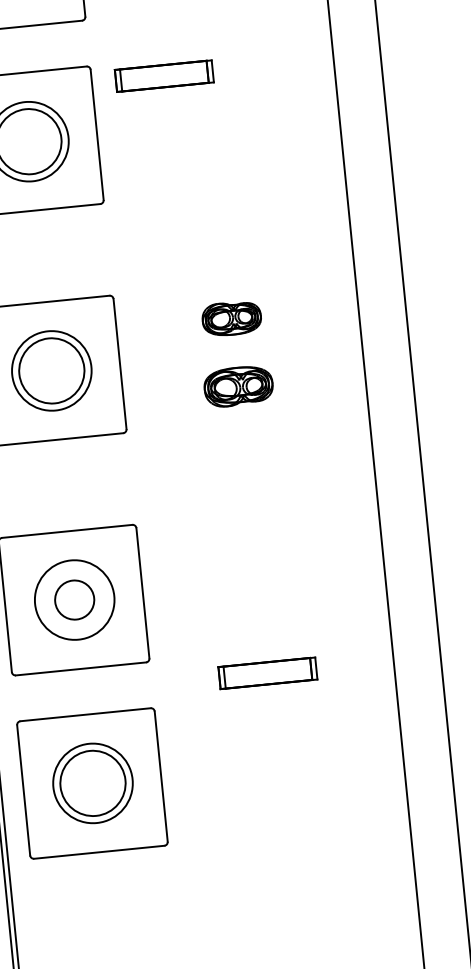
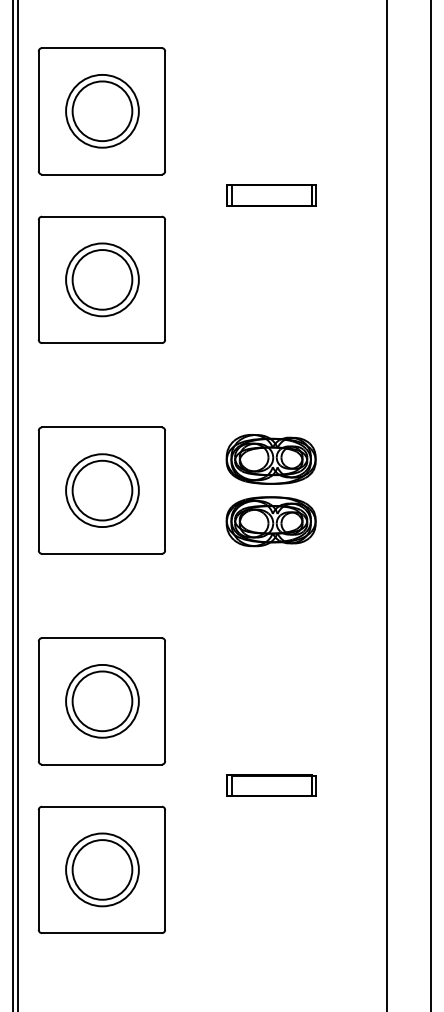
part: (164, 76) -> (271, 195), moved
part: (231, 318) -> (270, 459), size x1.67
part: (237, 386) -> (270, 521), size x1.43
circle: (74, 600) -> (102, 701), size x1.67

